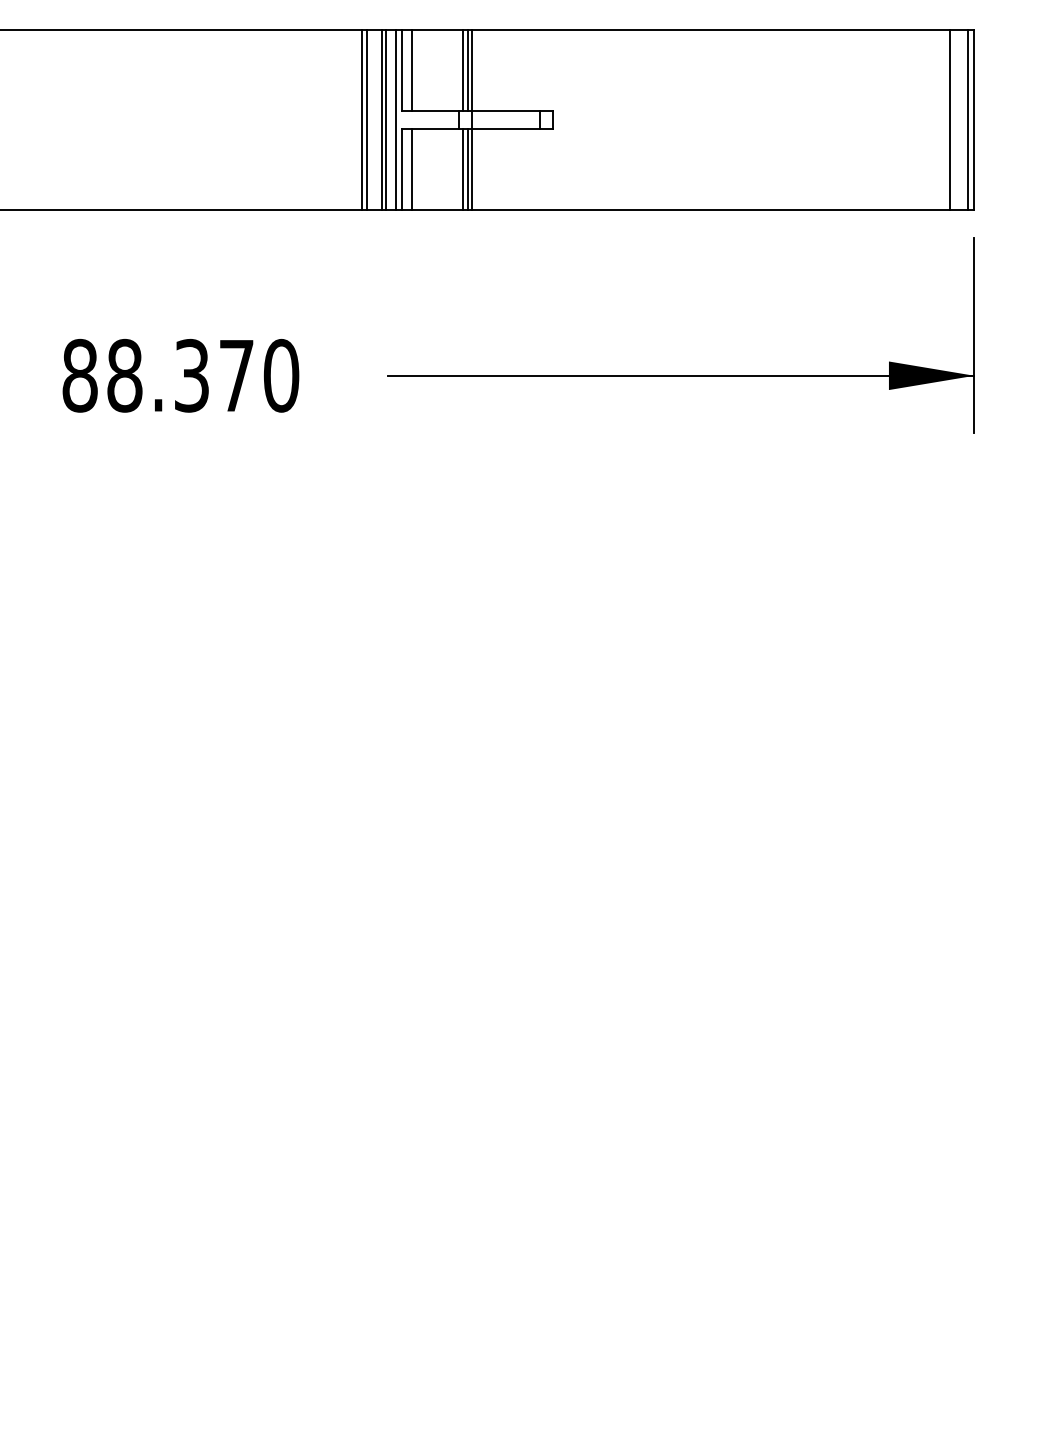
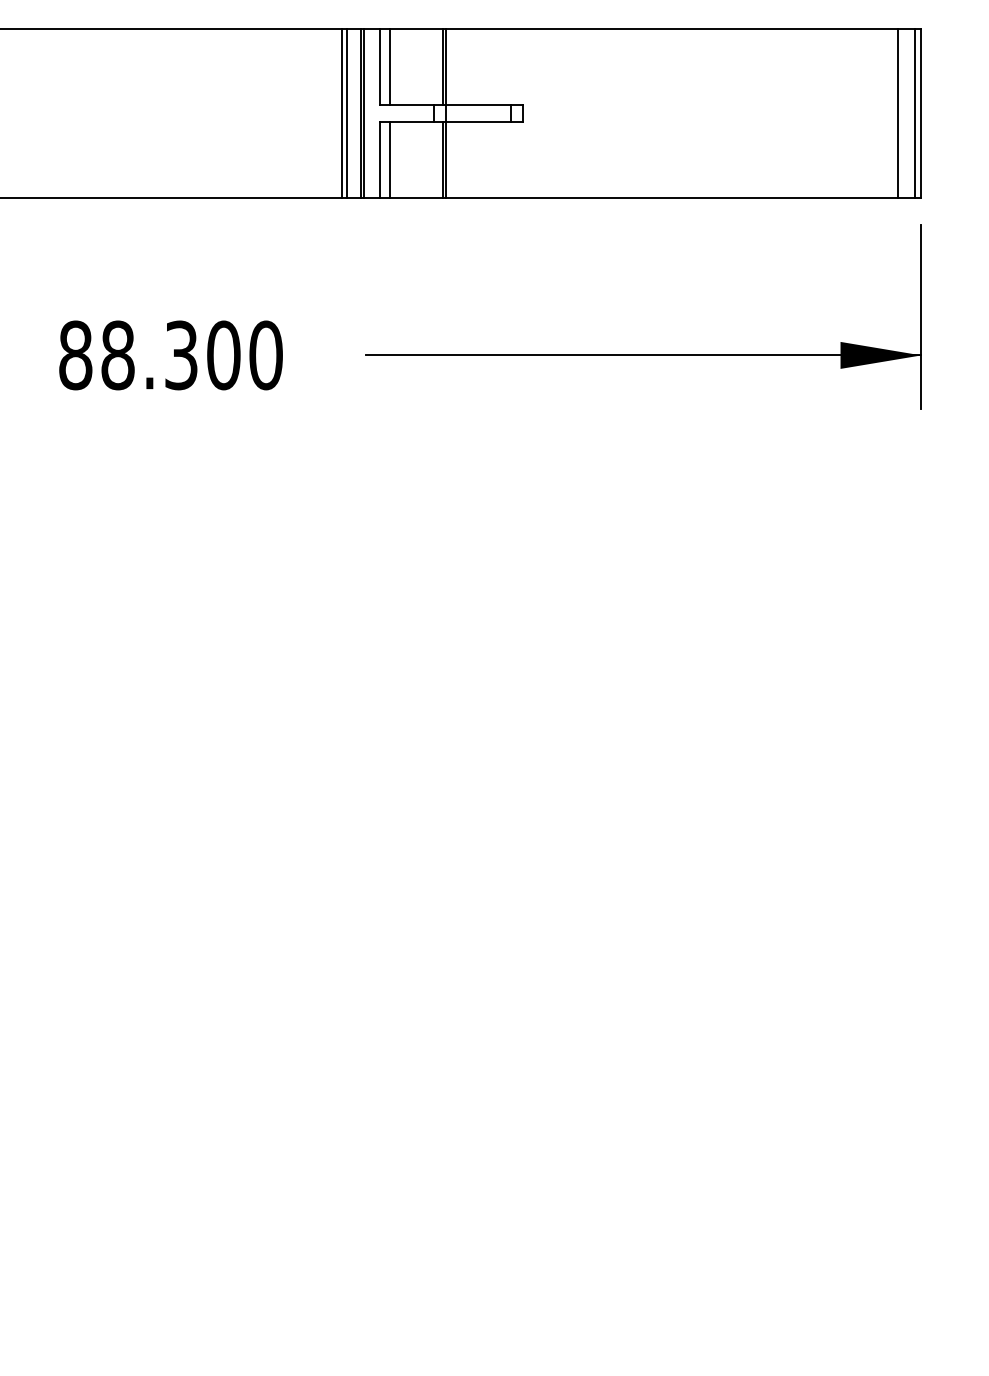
line: (462, 70) -> (437, 66), removed
line: (396, 119) -> (374, 113), removed
line: (462, 169) -> (437, 160), removed
text: (236, 375) -> (223, 355), 88.370 -> 88.300

